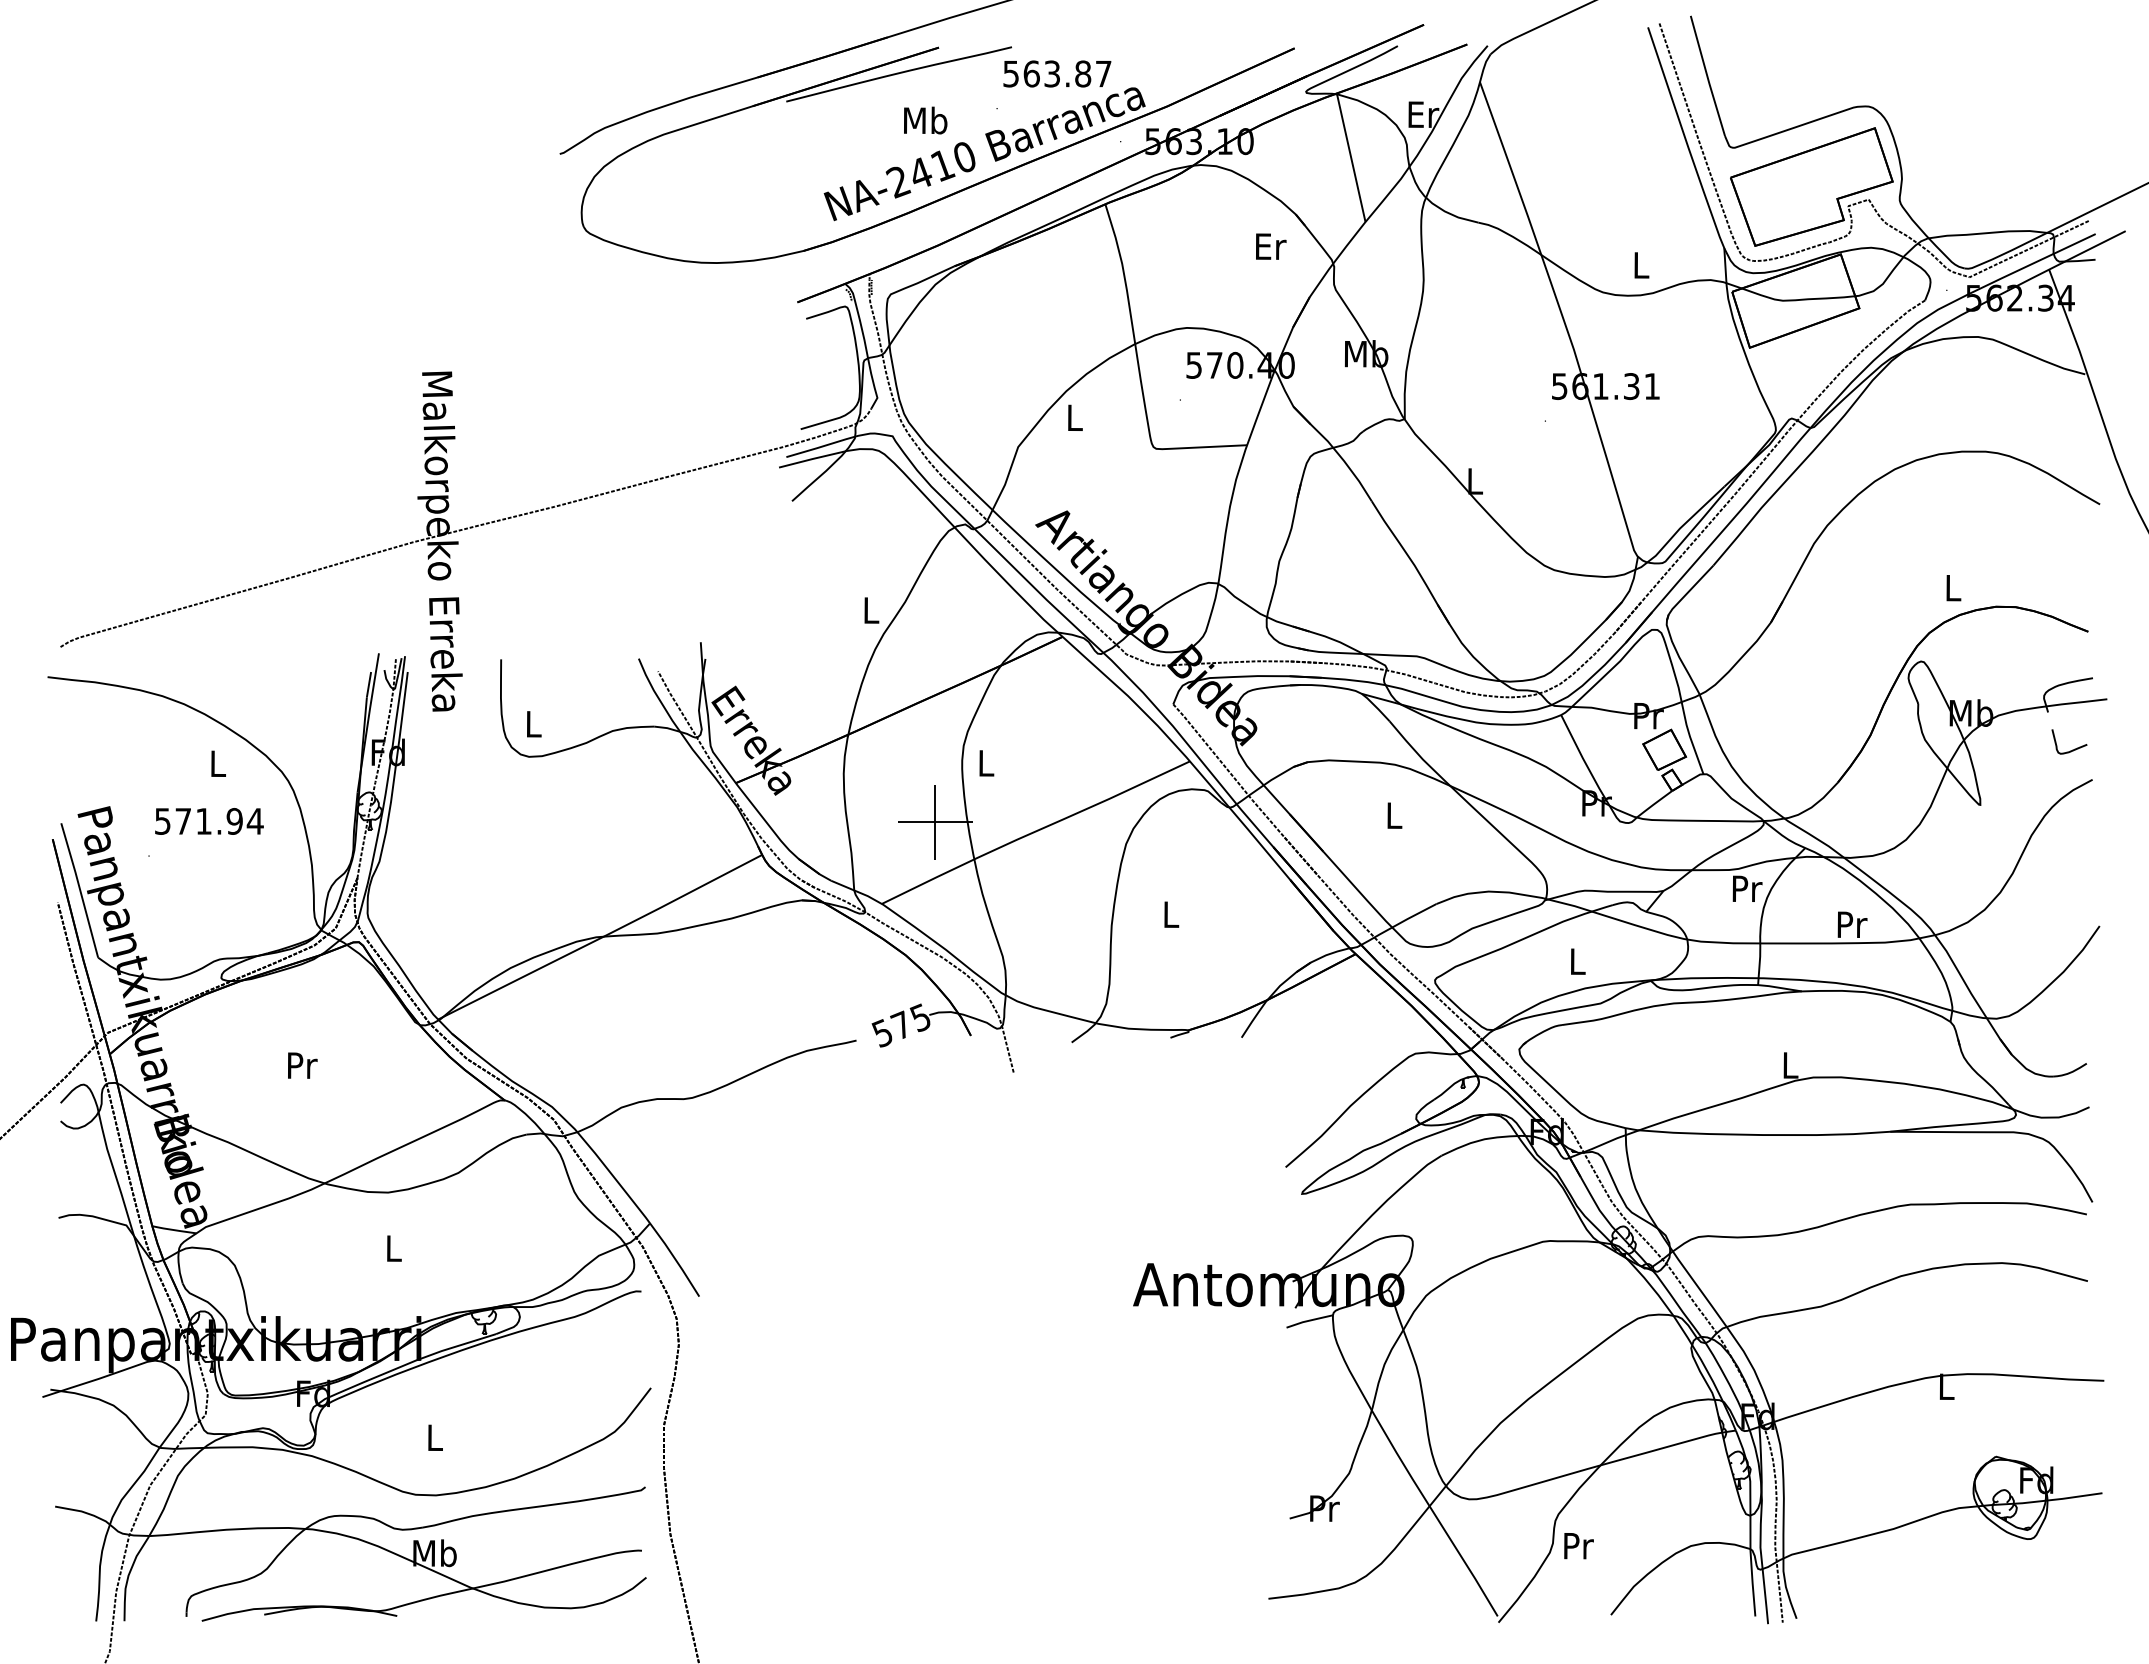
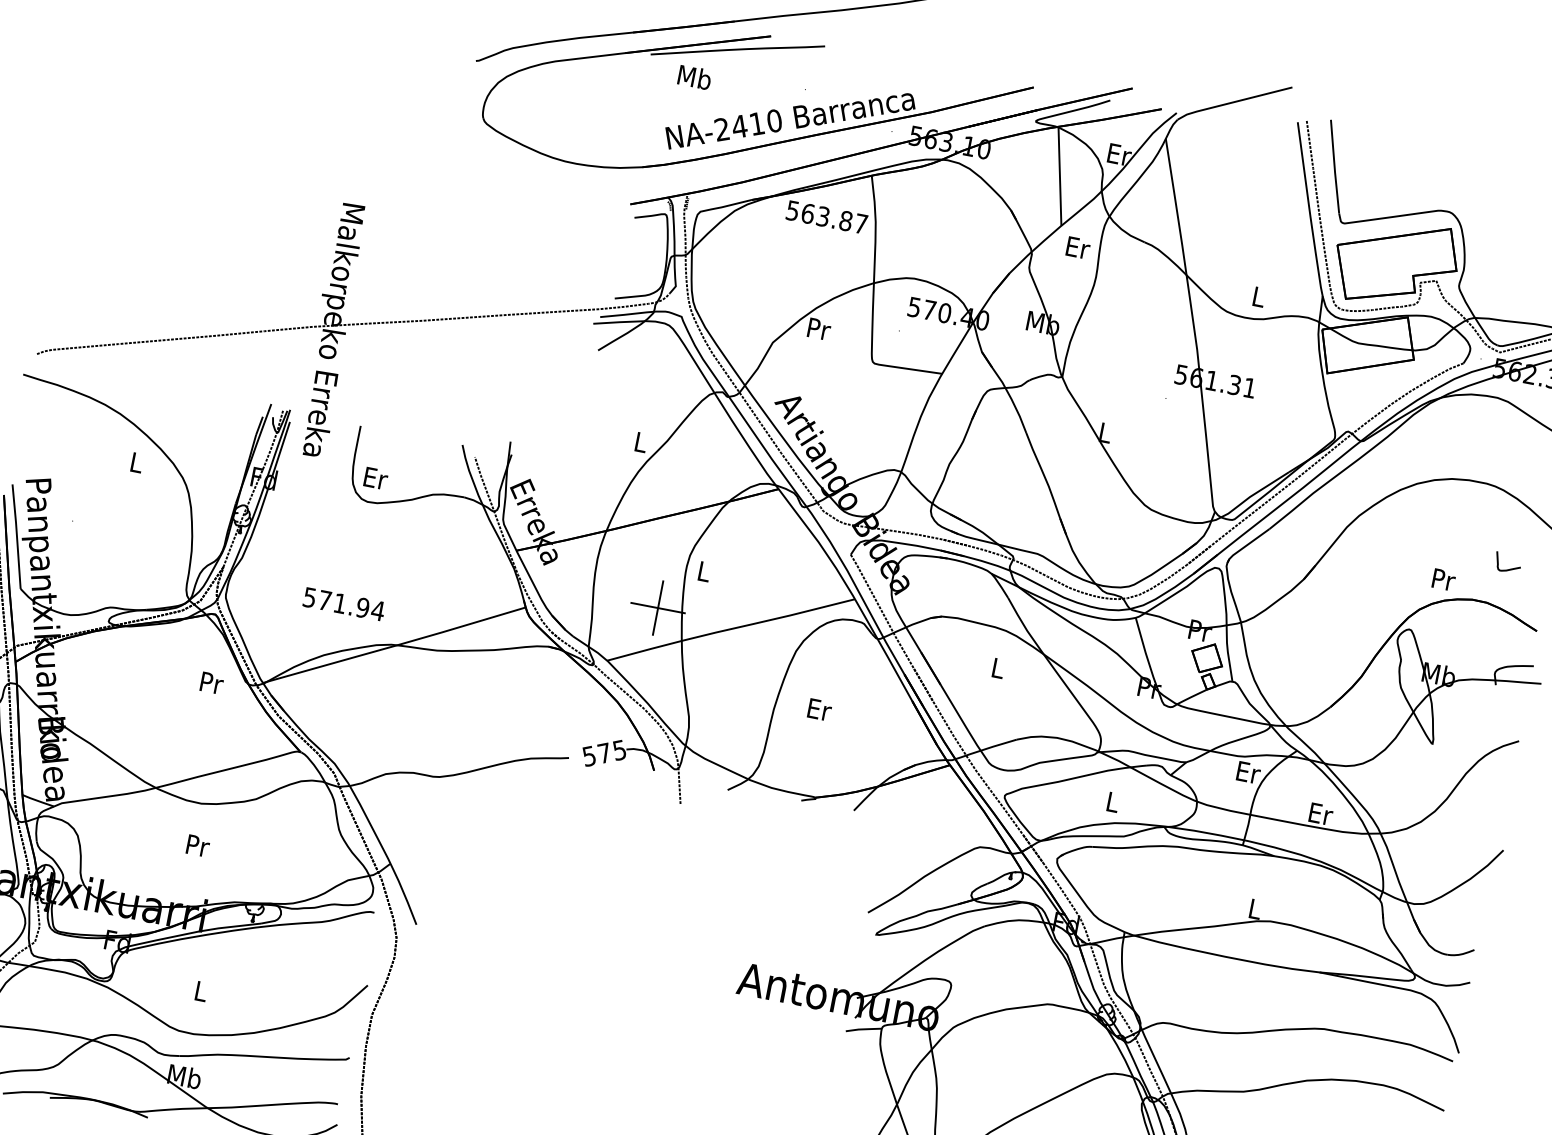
text: (1057, 73) -> (827, 217), moved
text: (925, 120) -> (694, 77), moved
text: (1271, 246) -> (1078, 247), moved
text: (1075, 417) -> (819, 328), L -> Pr
text: (1953, 588) -> (1443, 580), L -> Pr
text: (534, 724) -> (376, 478), L -> Er
curve: (2072, 749) -> (1509, 569), moved
text: (209, 821) -> (344, 604), moved
text: (1747, 888) -> (1248, 772), Pr -> Er
text: (1171, 914) -> (819, 709), L -> Er
text: (1852, 924) -> (1321, 813), Pr -> Er
text: (302, 1065) -> (211, 683), moved
text: (394, 1248) -> (198, 845), L -> Pr

